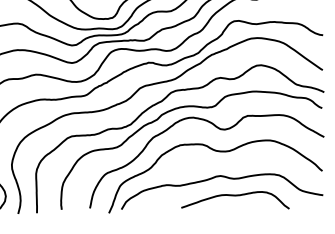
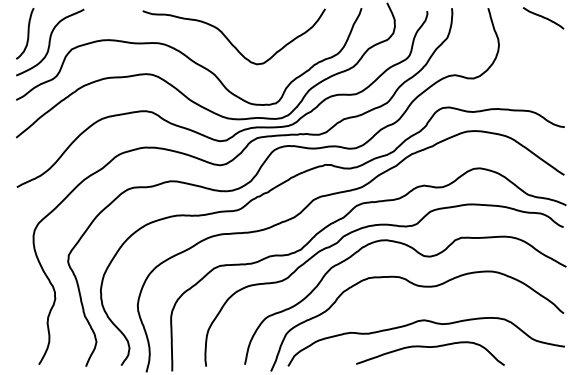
curve: (235, 195) -> (430, 347), moved

